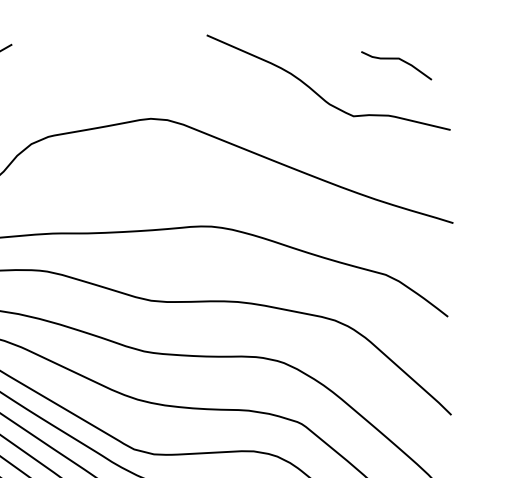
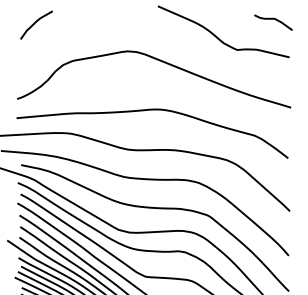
curve: (400, 61) -> (275, 20), moved

